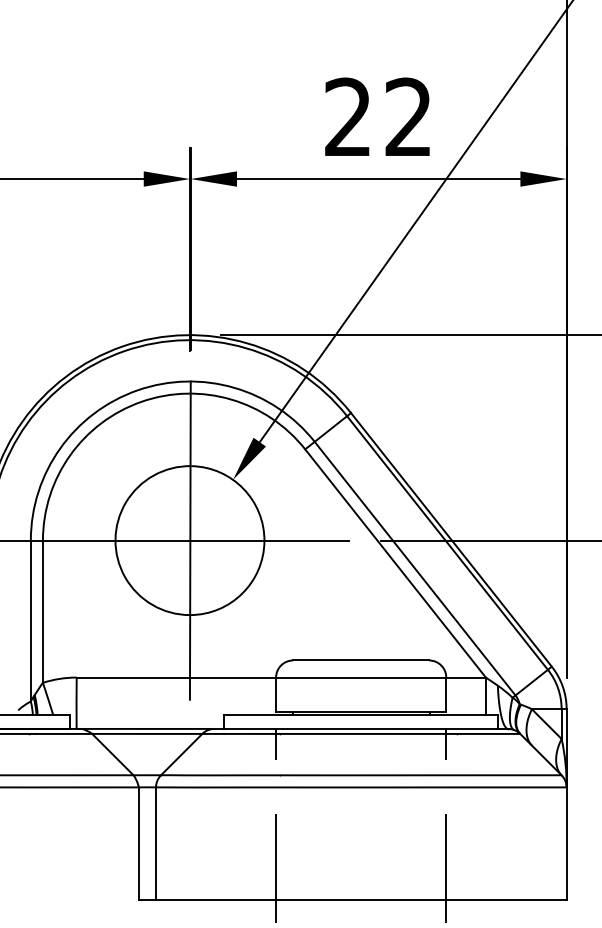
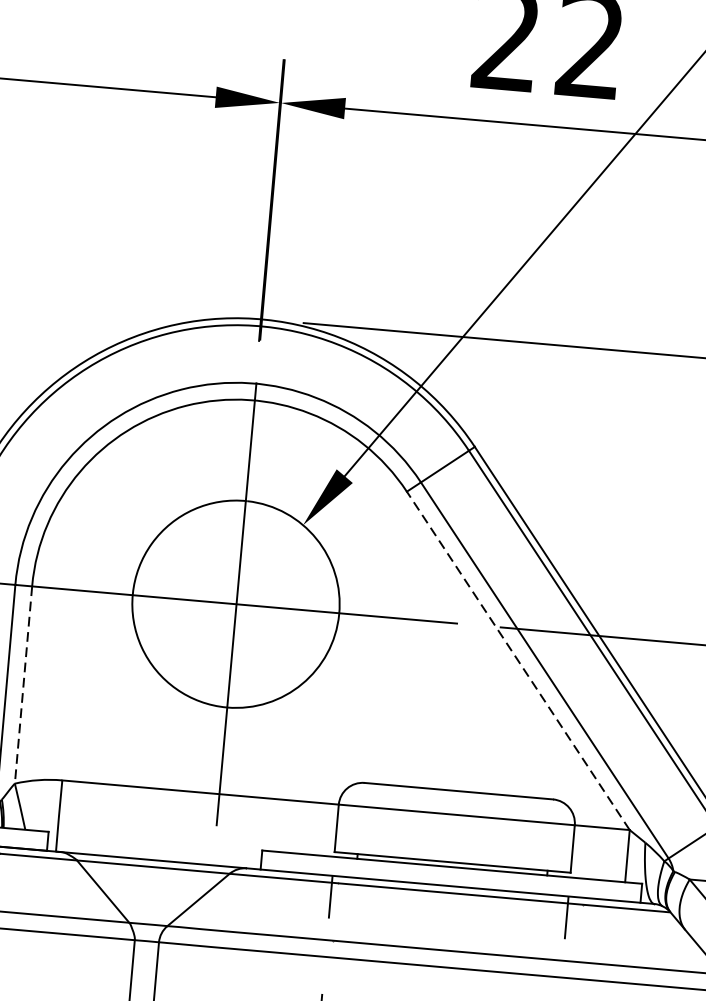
line: (395, 563) -> (518, 660), solid -> dashed
line: (42, 612) -> (22, 686), solid -> dashed

